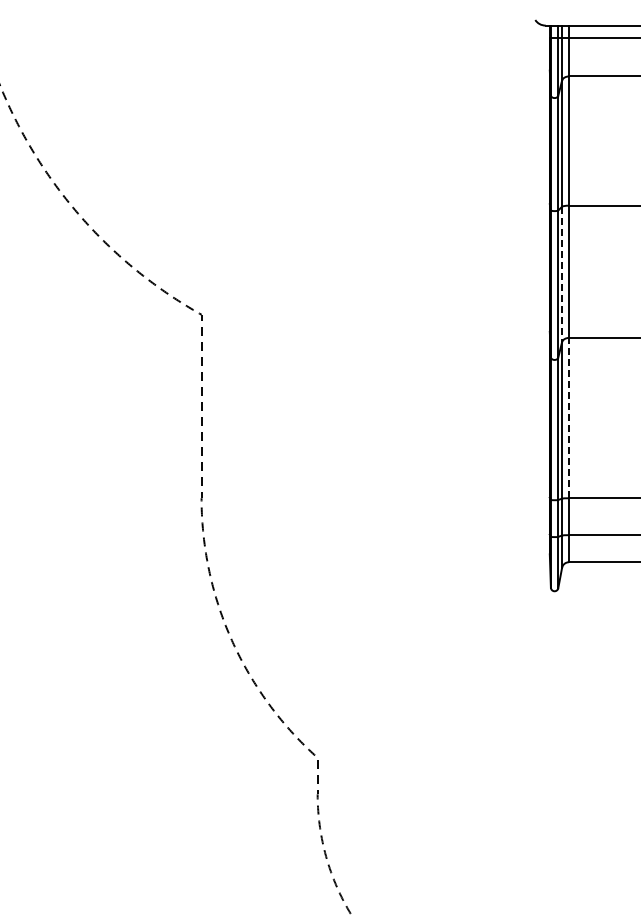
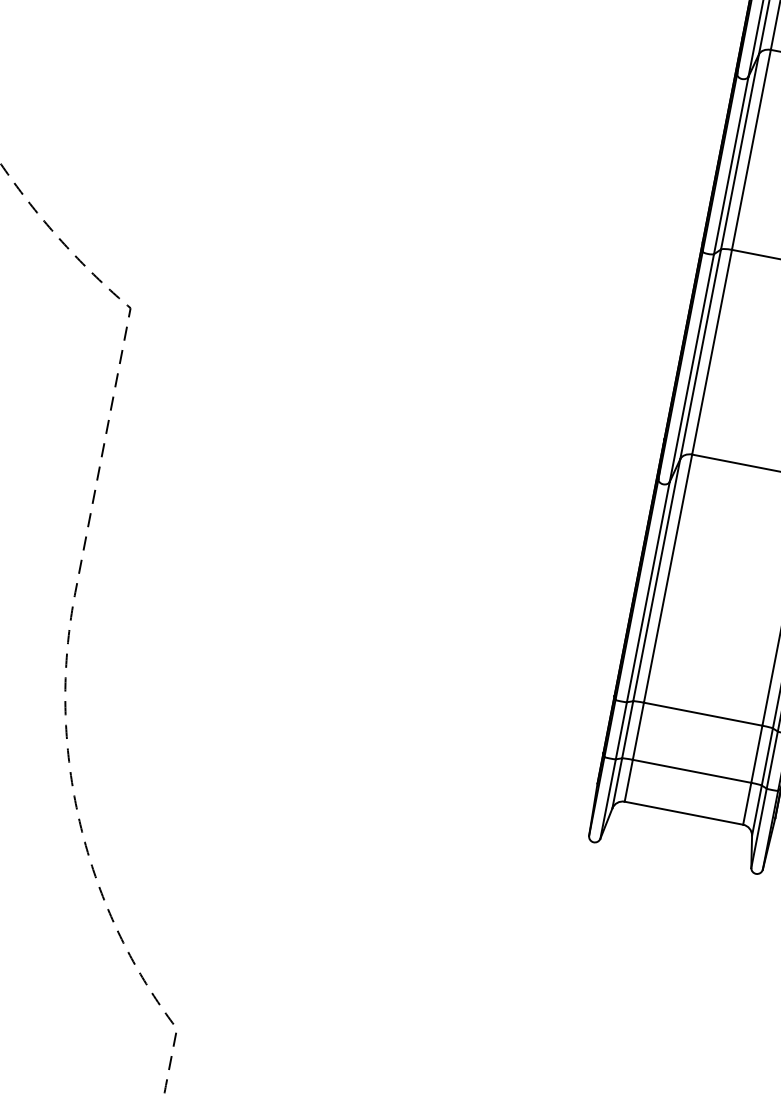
line: (562, 274) -> (701, 354), dashed -> solid
line: (568, 417) -> (667, 577), dashed -> solid

